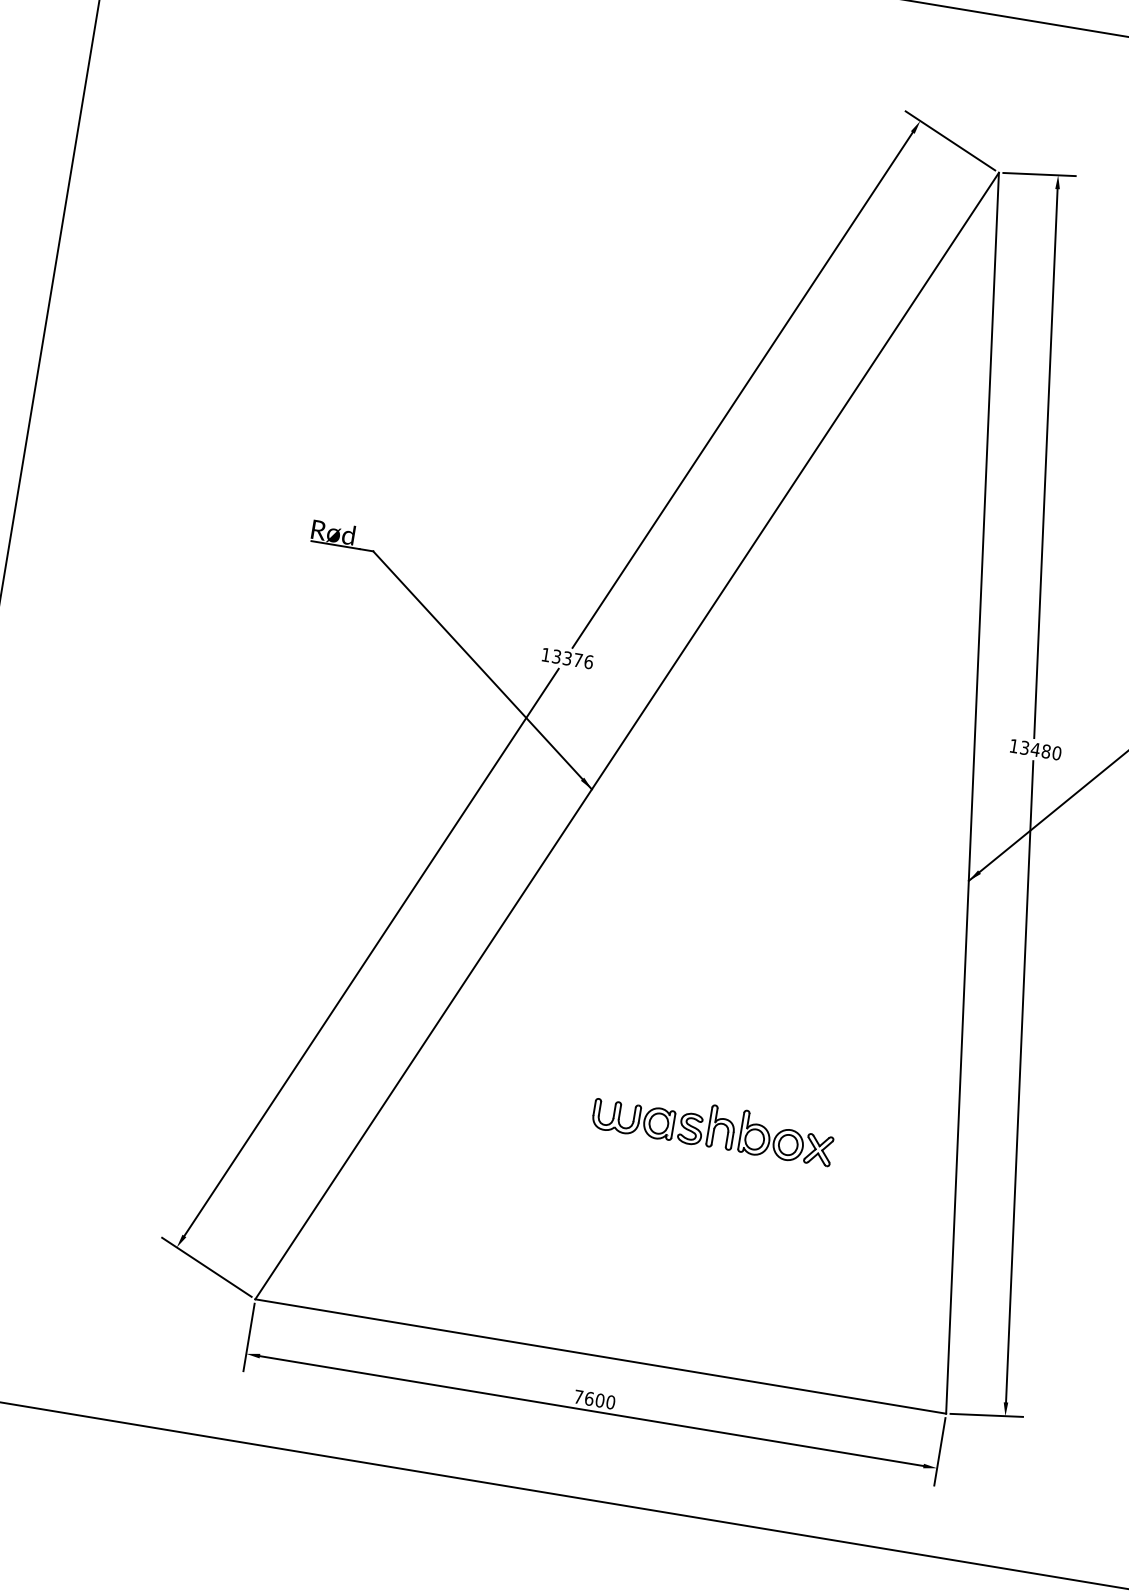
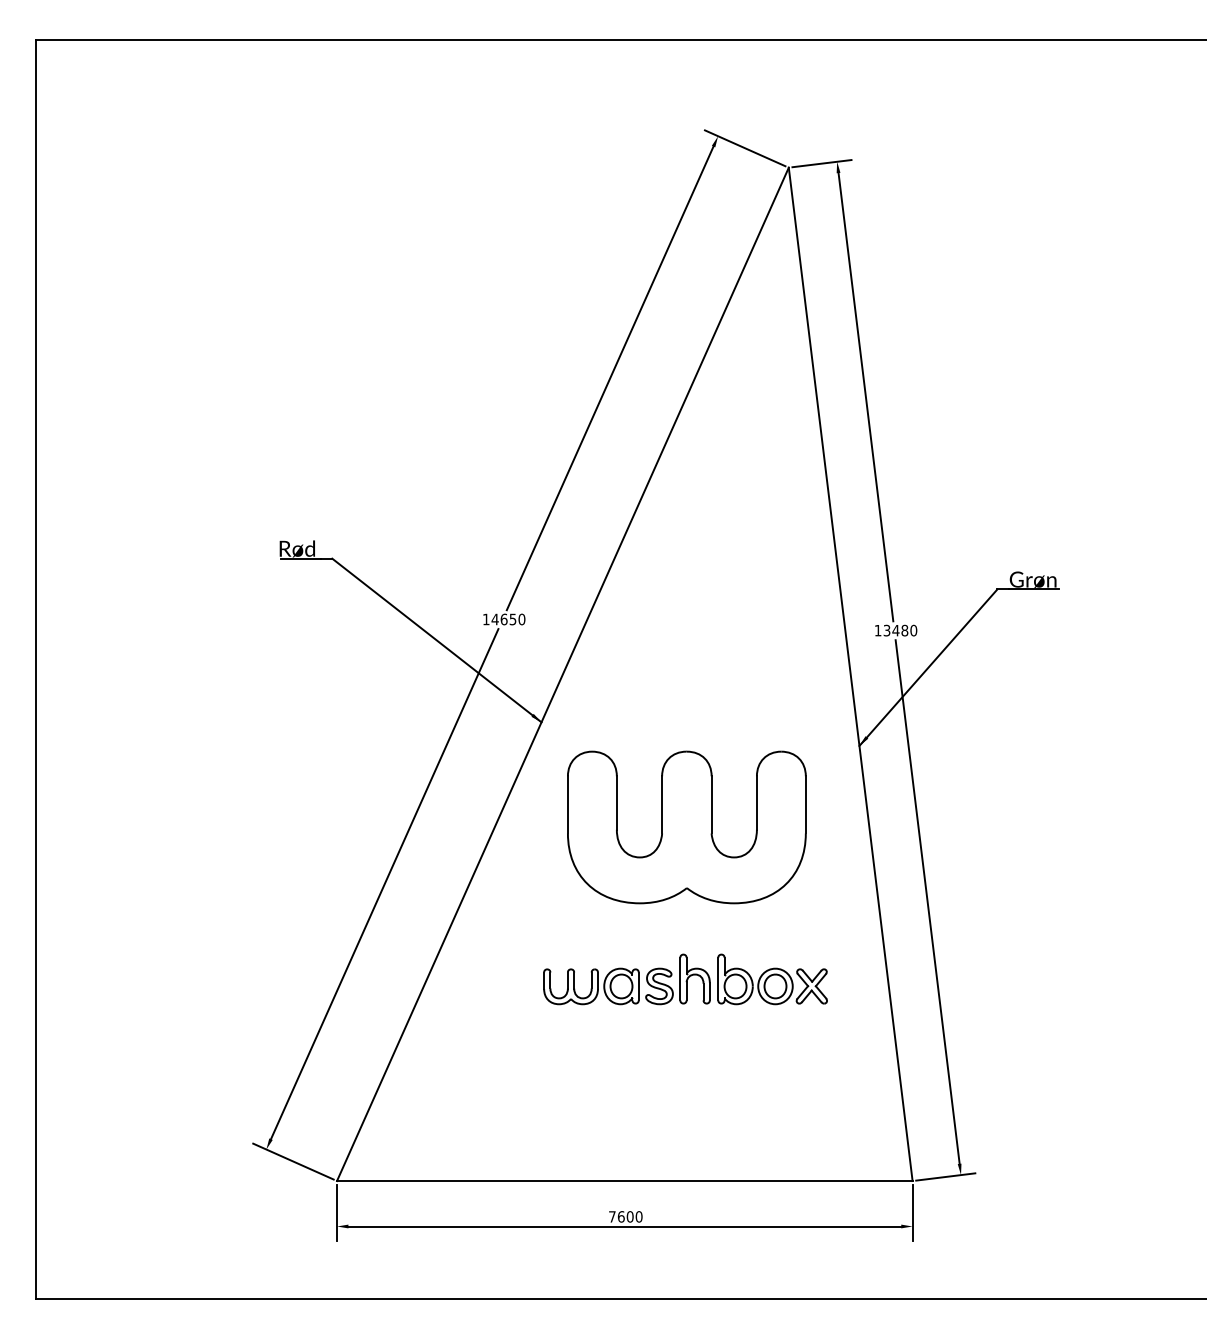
text: (572, 659) -> (508, 619), 13376 -> 14650
part: (745, 944) -> (686, 827), added
part: (713, 1126) -> (685, 979), size x1.43

